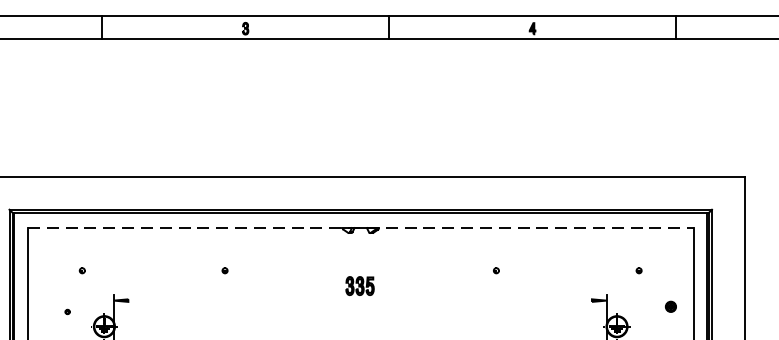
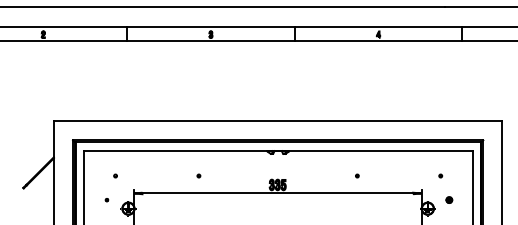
line: (361, 228) -> (278, 151), dashed -> solid
line: (359, 300) -> (277, 193), added
part: (671, 305) -> (449, 199), moved

